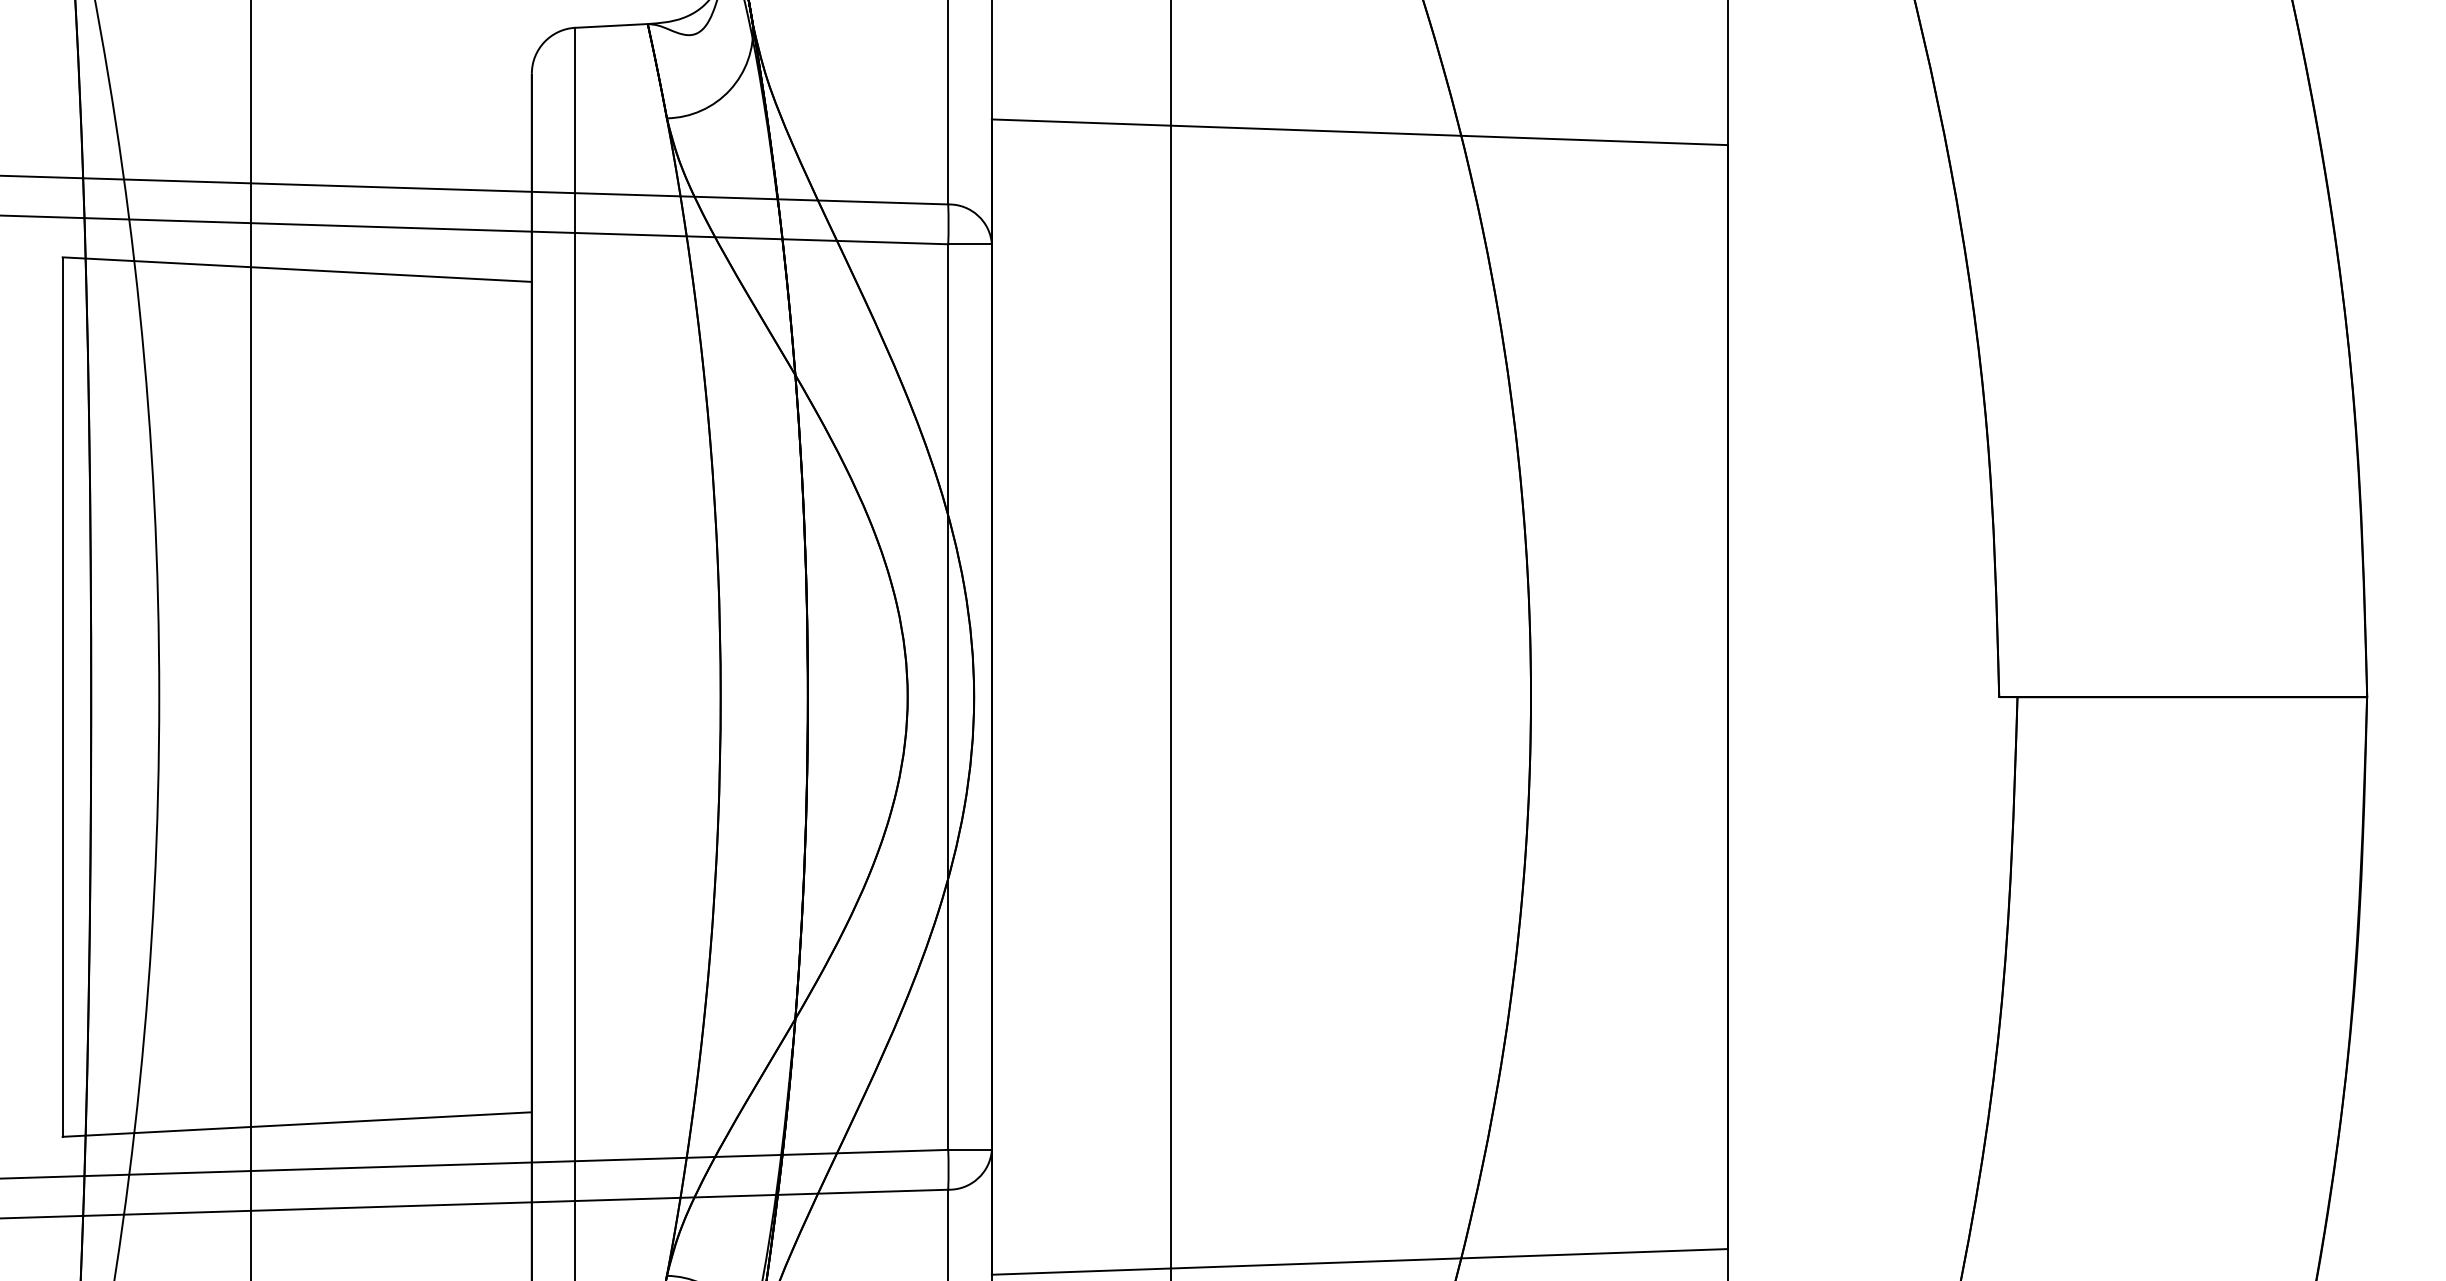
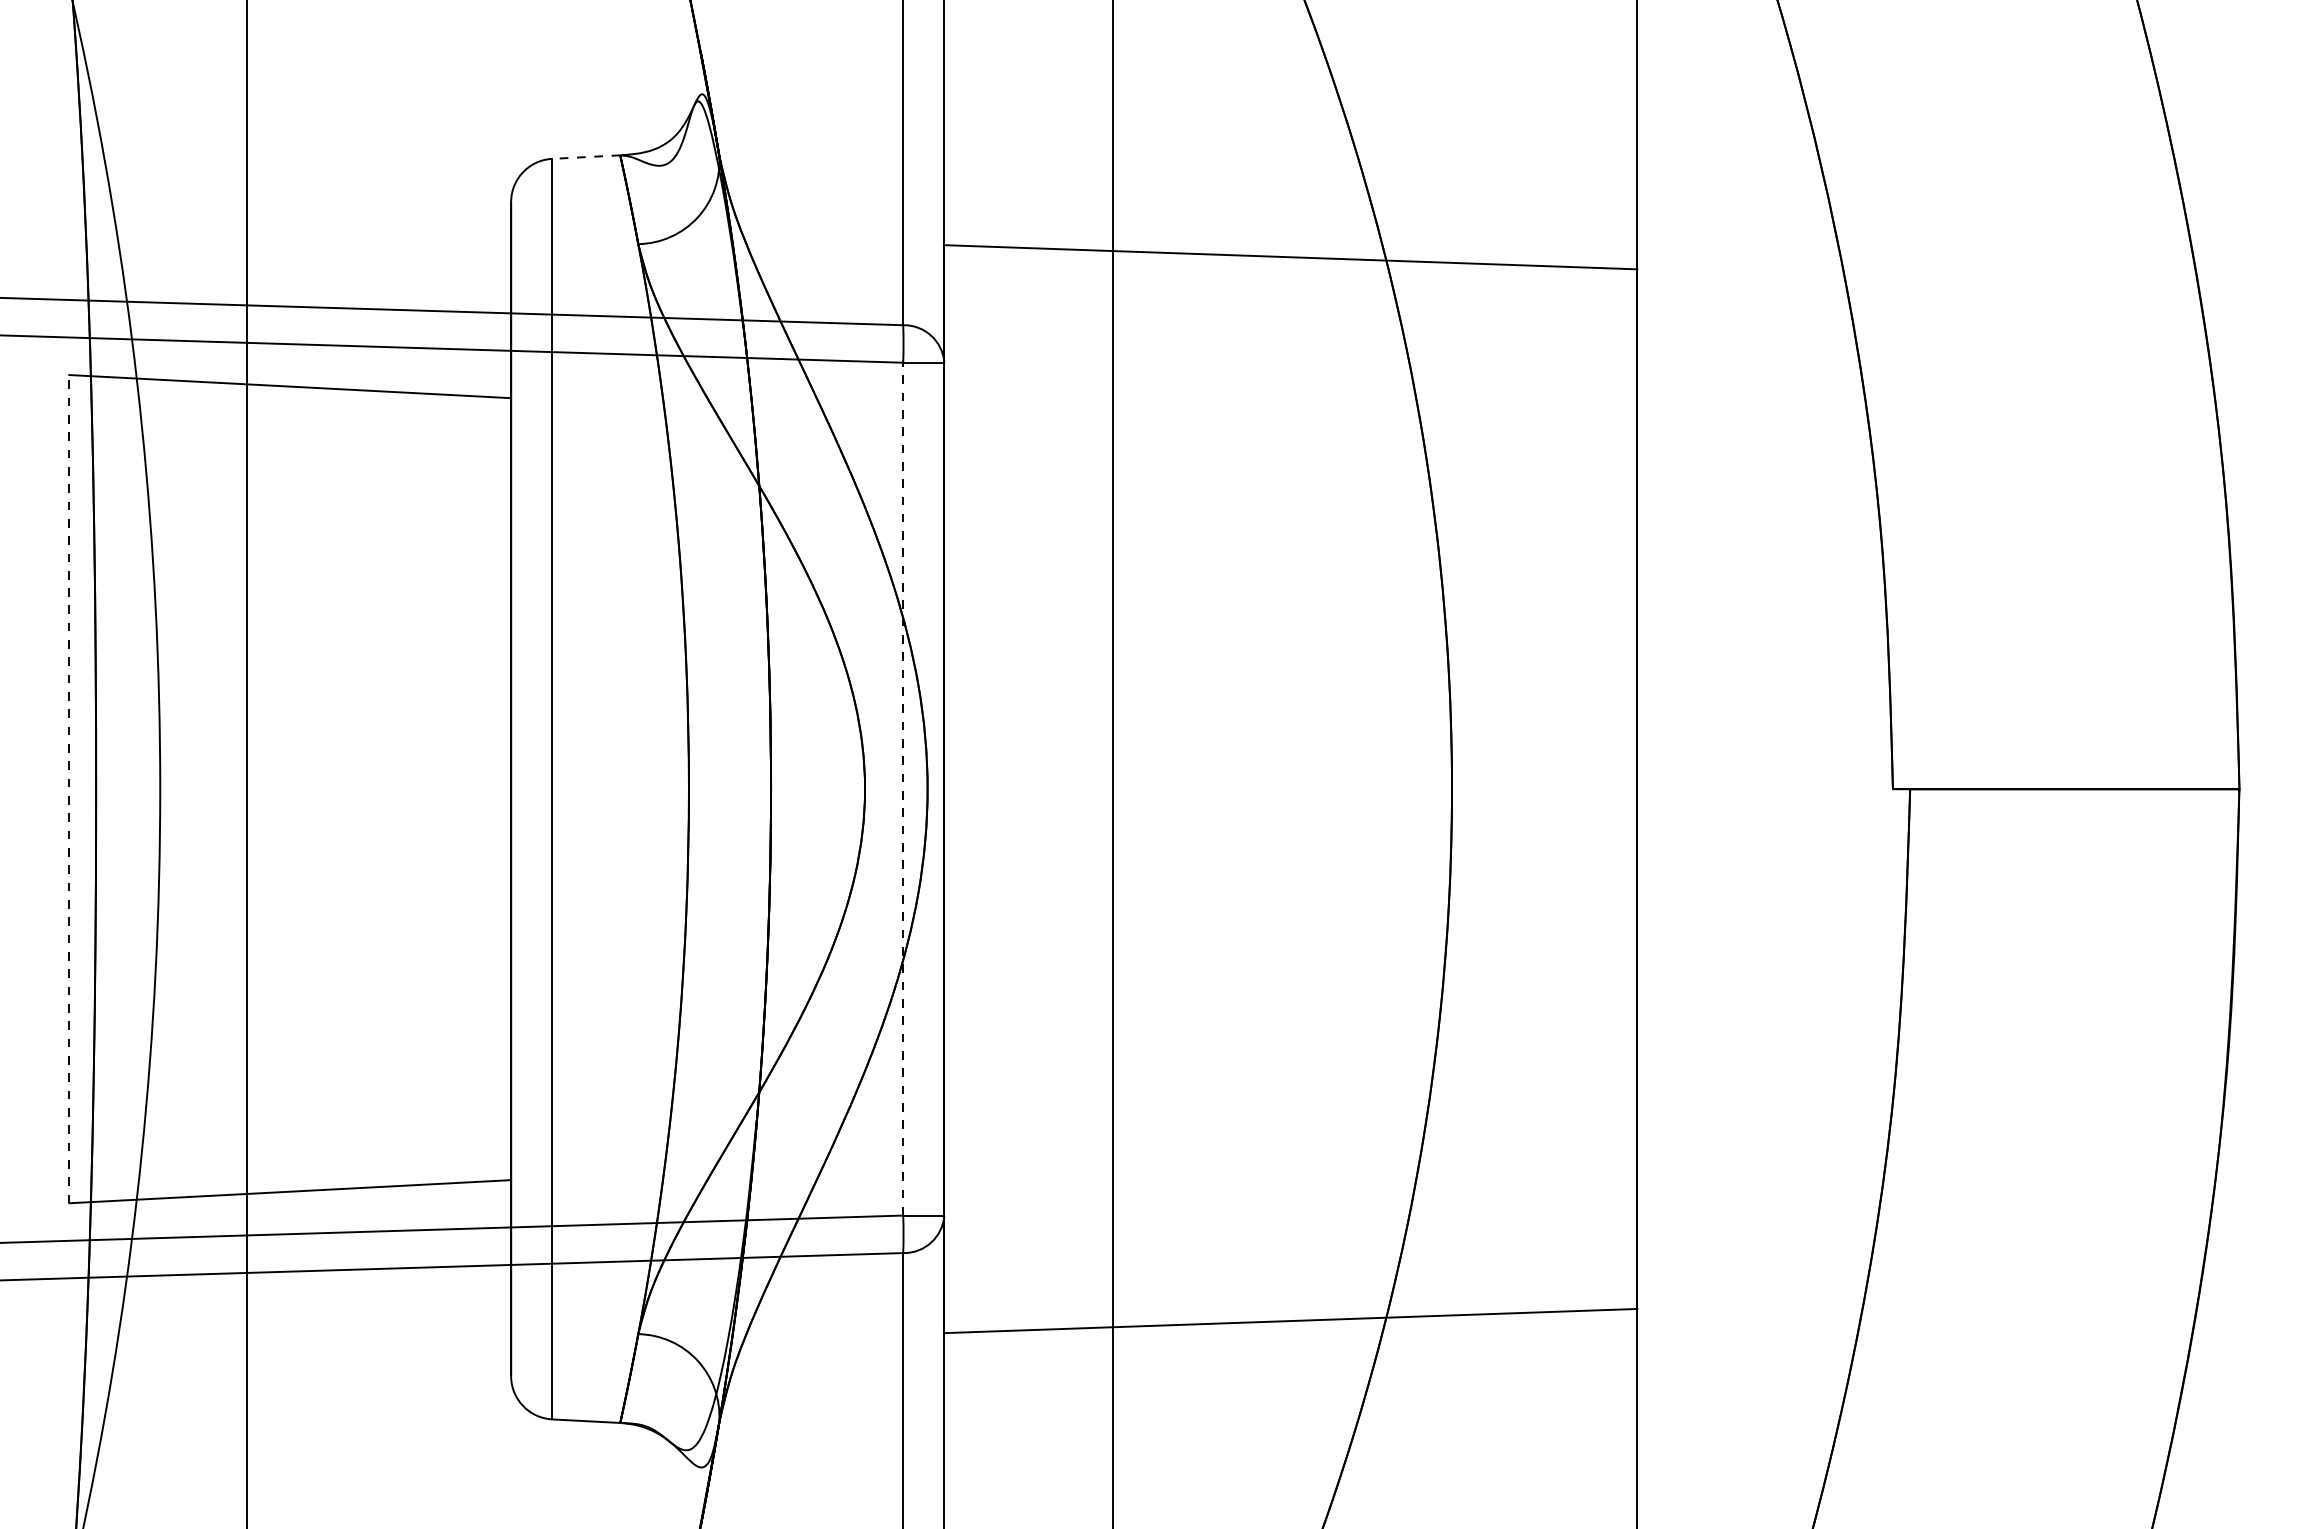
line: (610, 26) -> (585, 157), solid -> dashed
line: (948, 696) -> (903, 788), solid -> dashed
line: (62, 697) -> (69, 789), solid -> dashed

